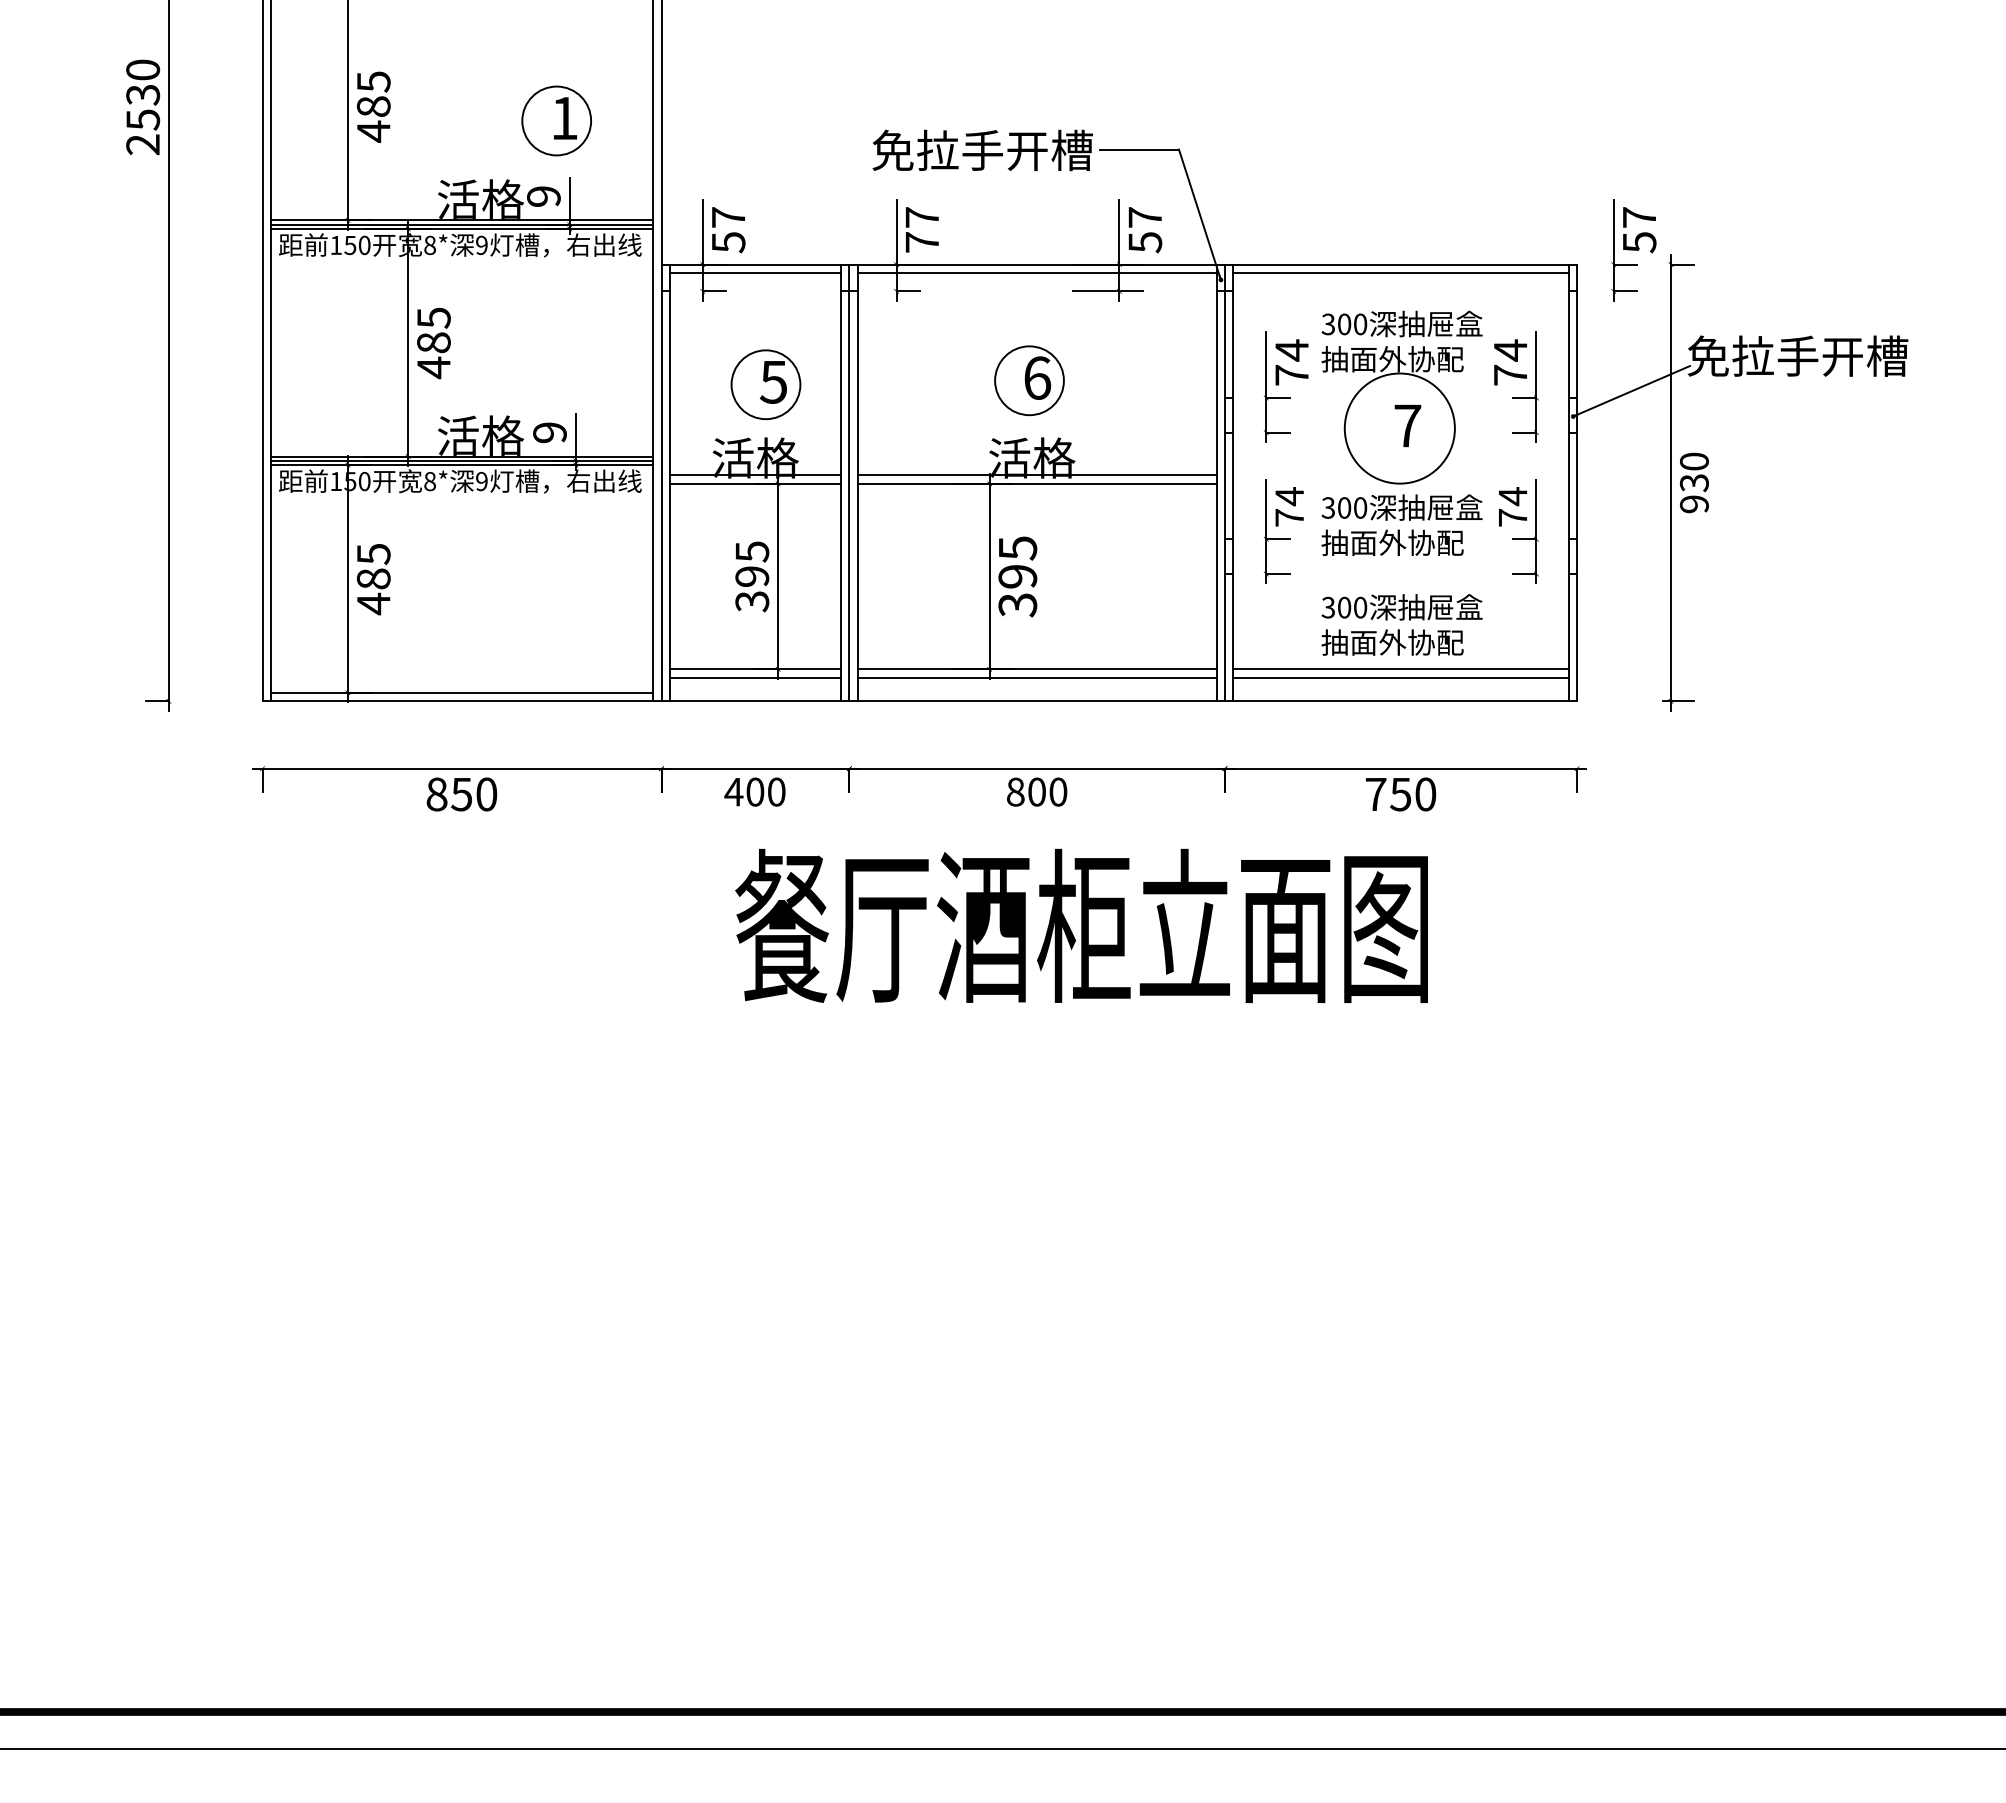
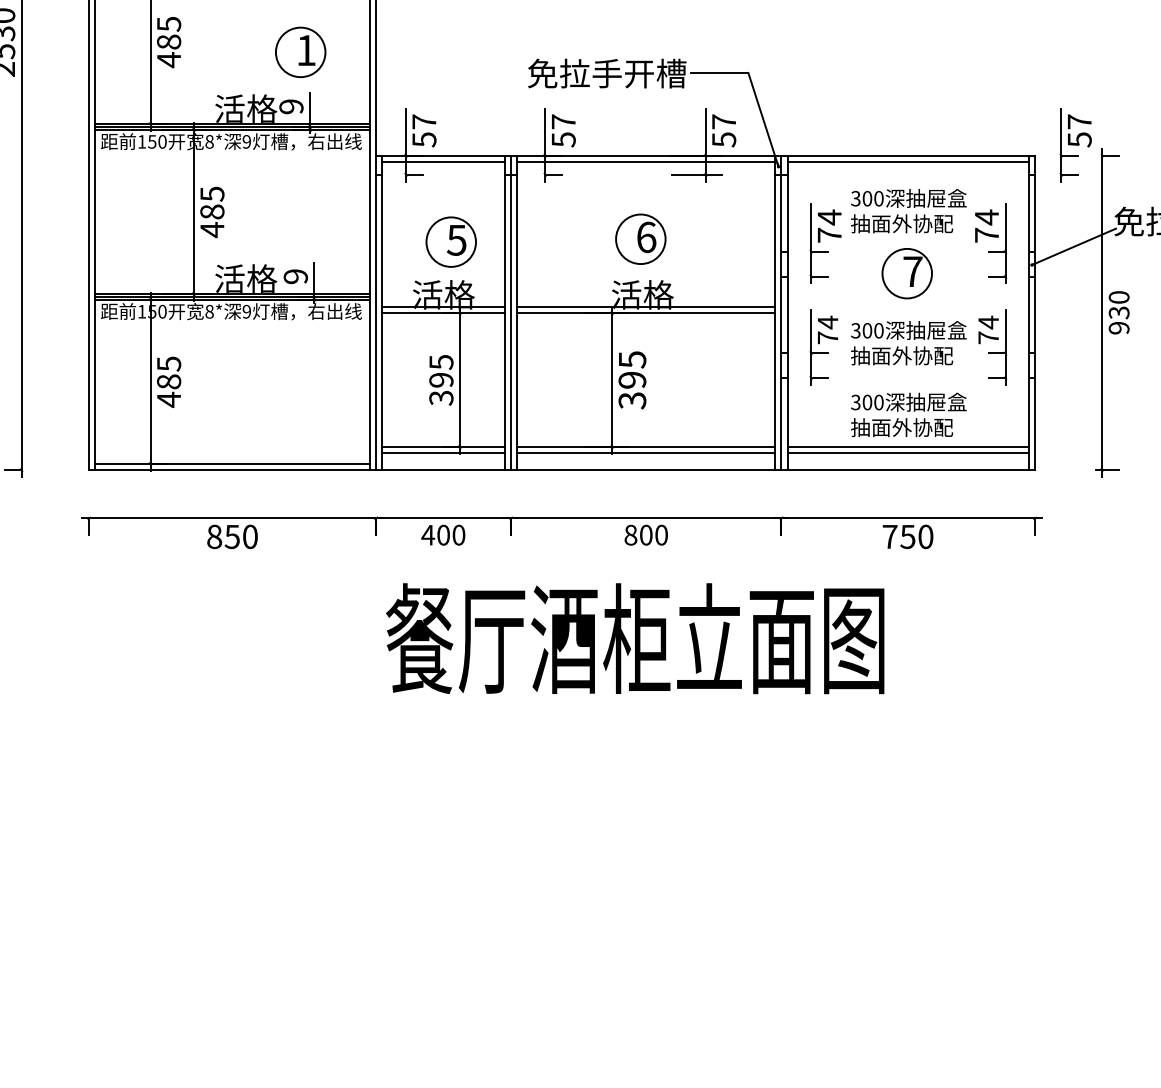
text: (922, 242) -> (563, 139), 77 -> 57
circle: (1399, 428) -> (906, 273), size x0.62
text: (1081, 925) -> (635, 638), moved

